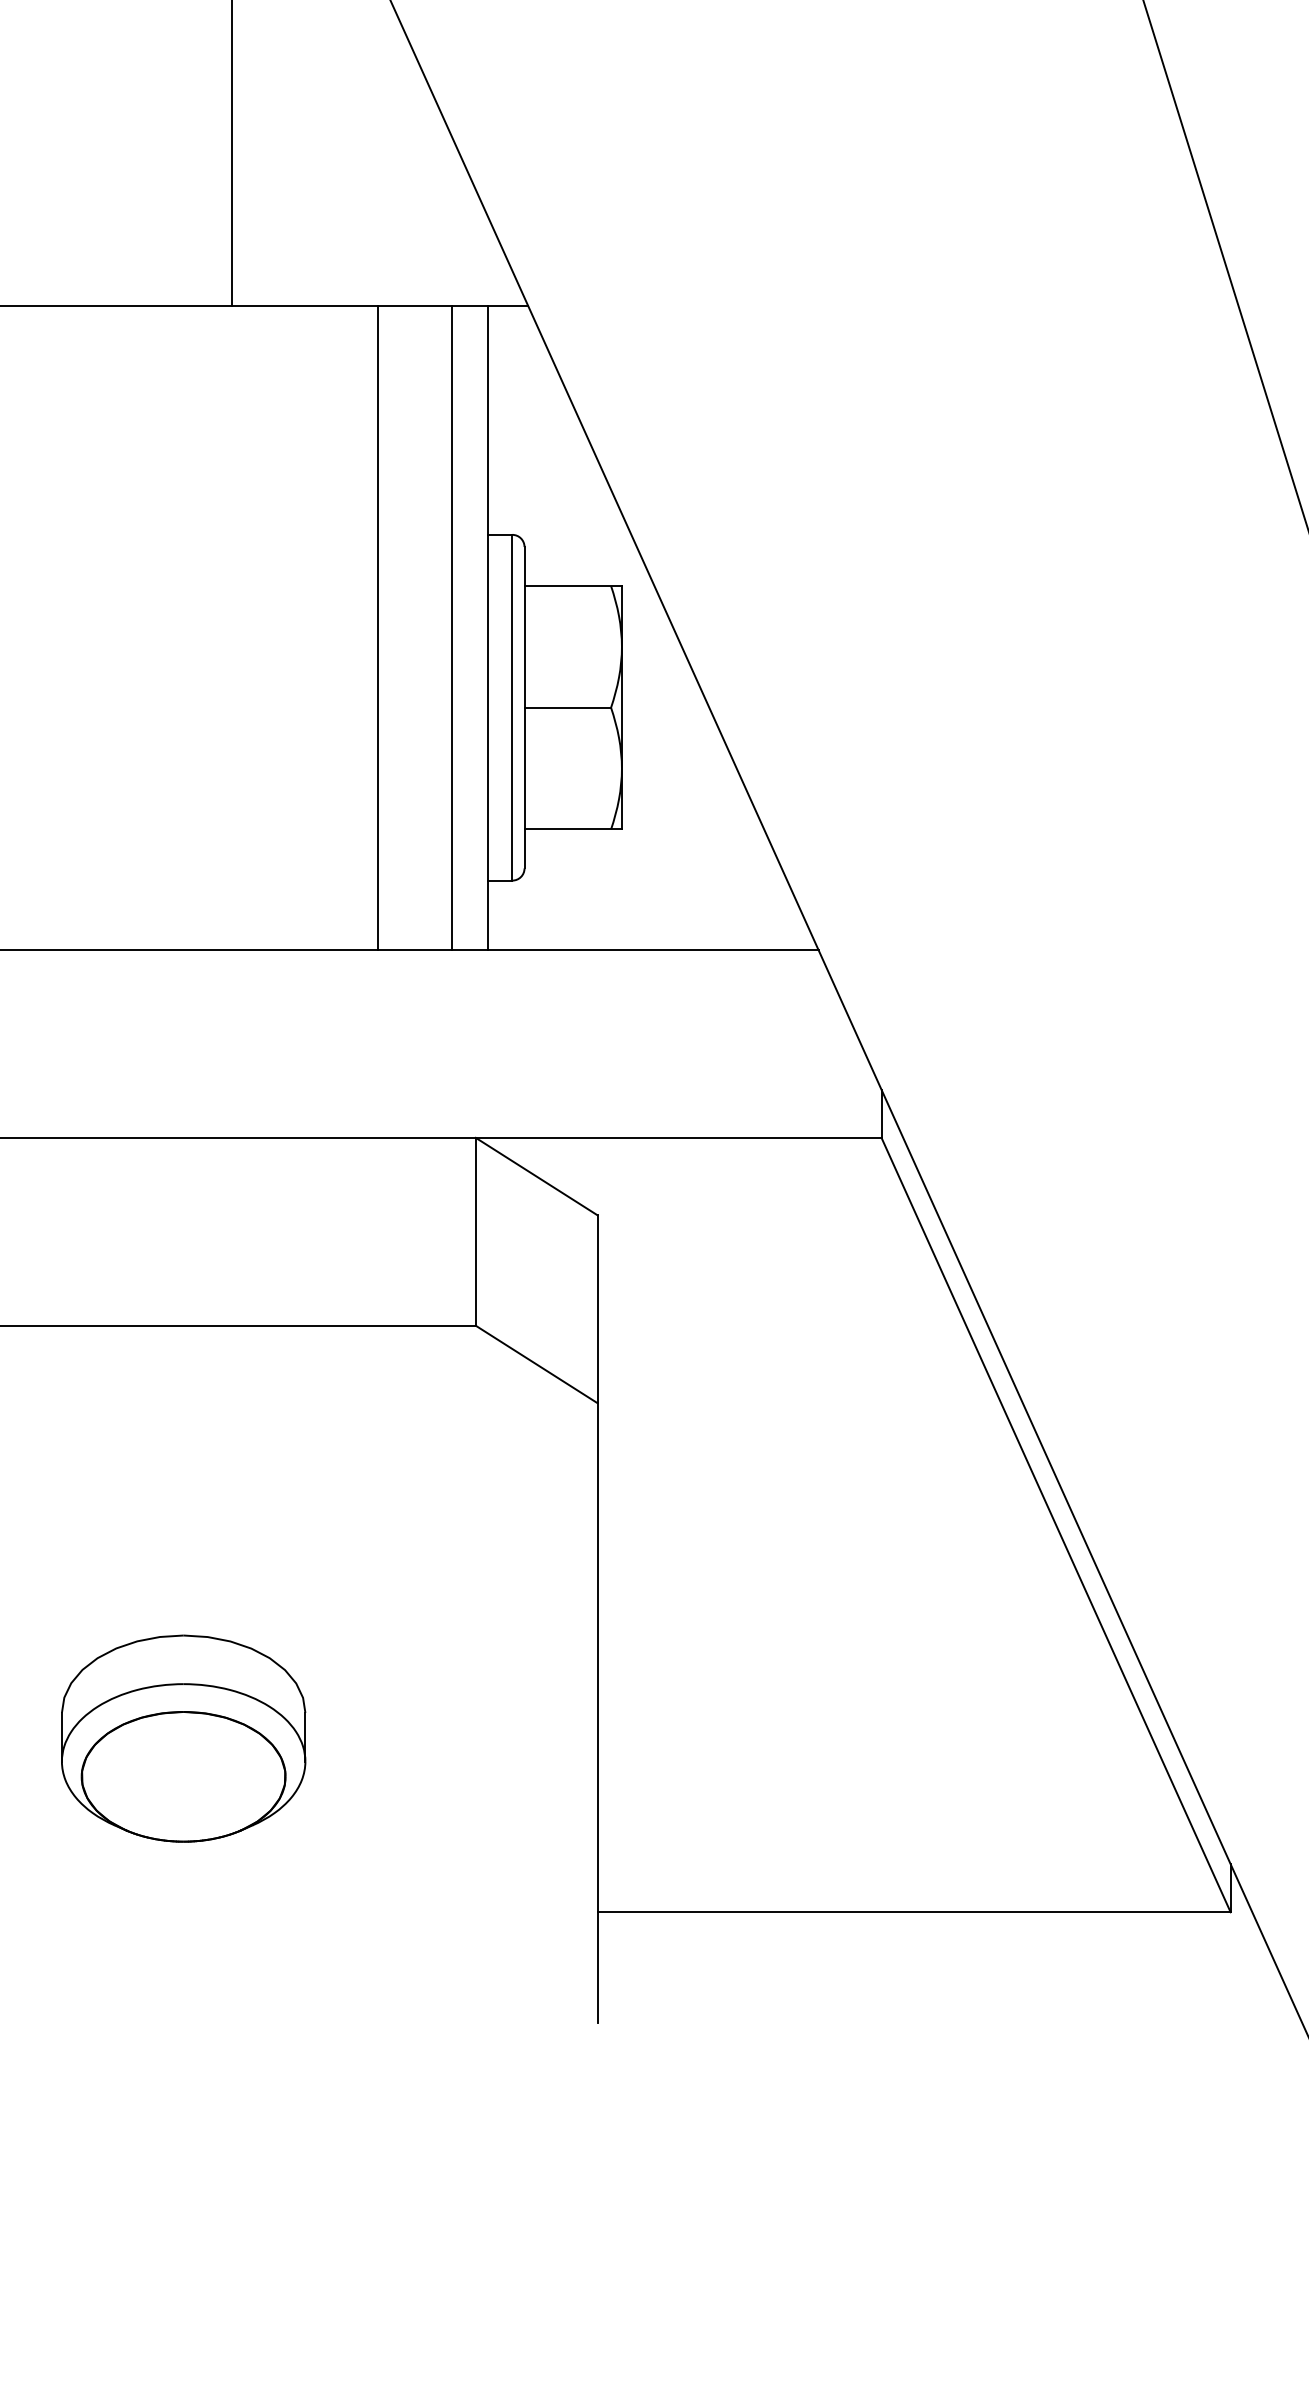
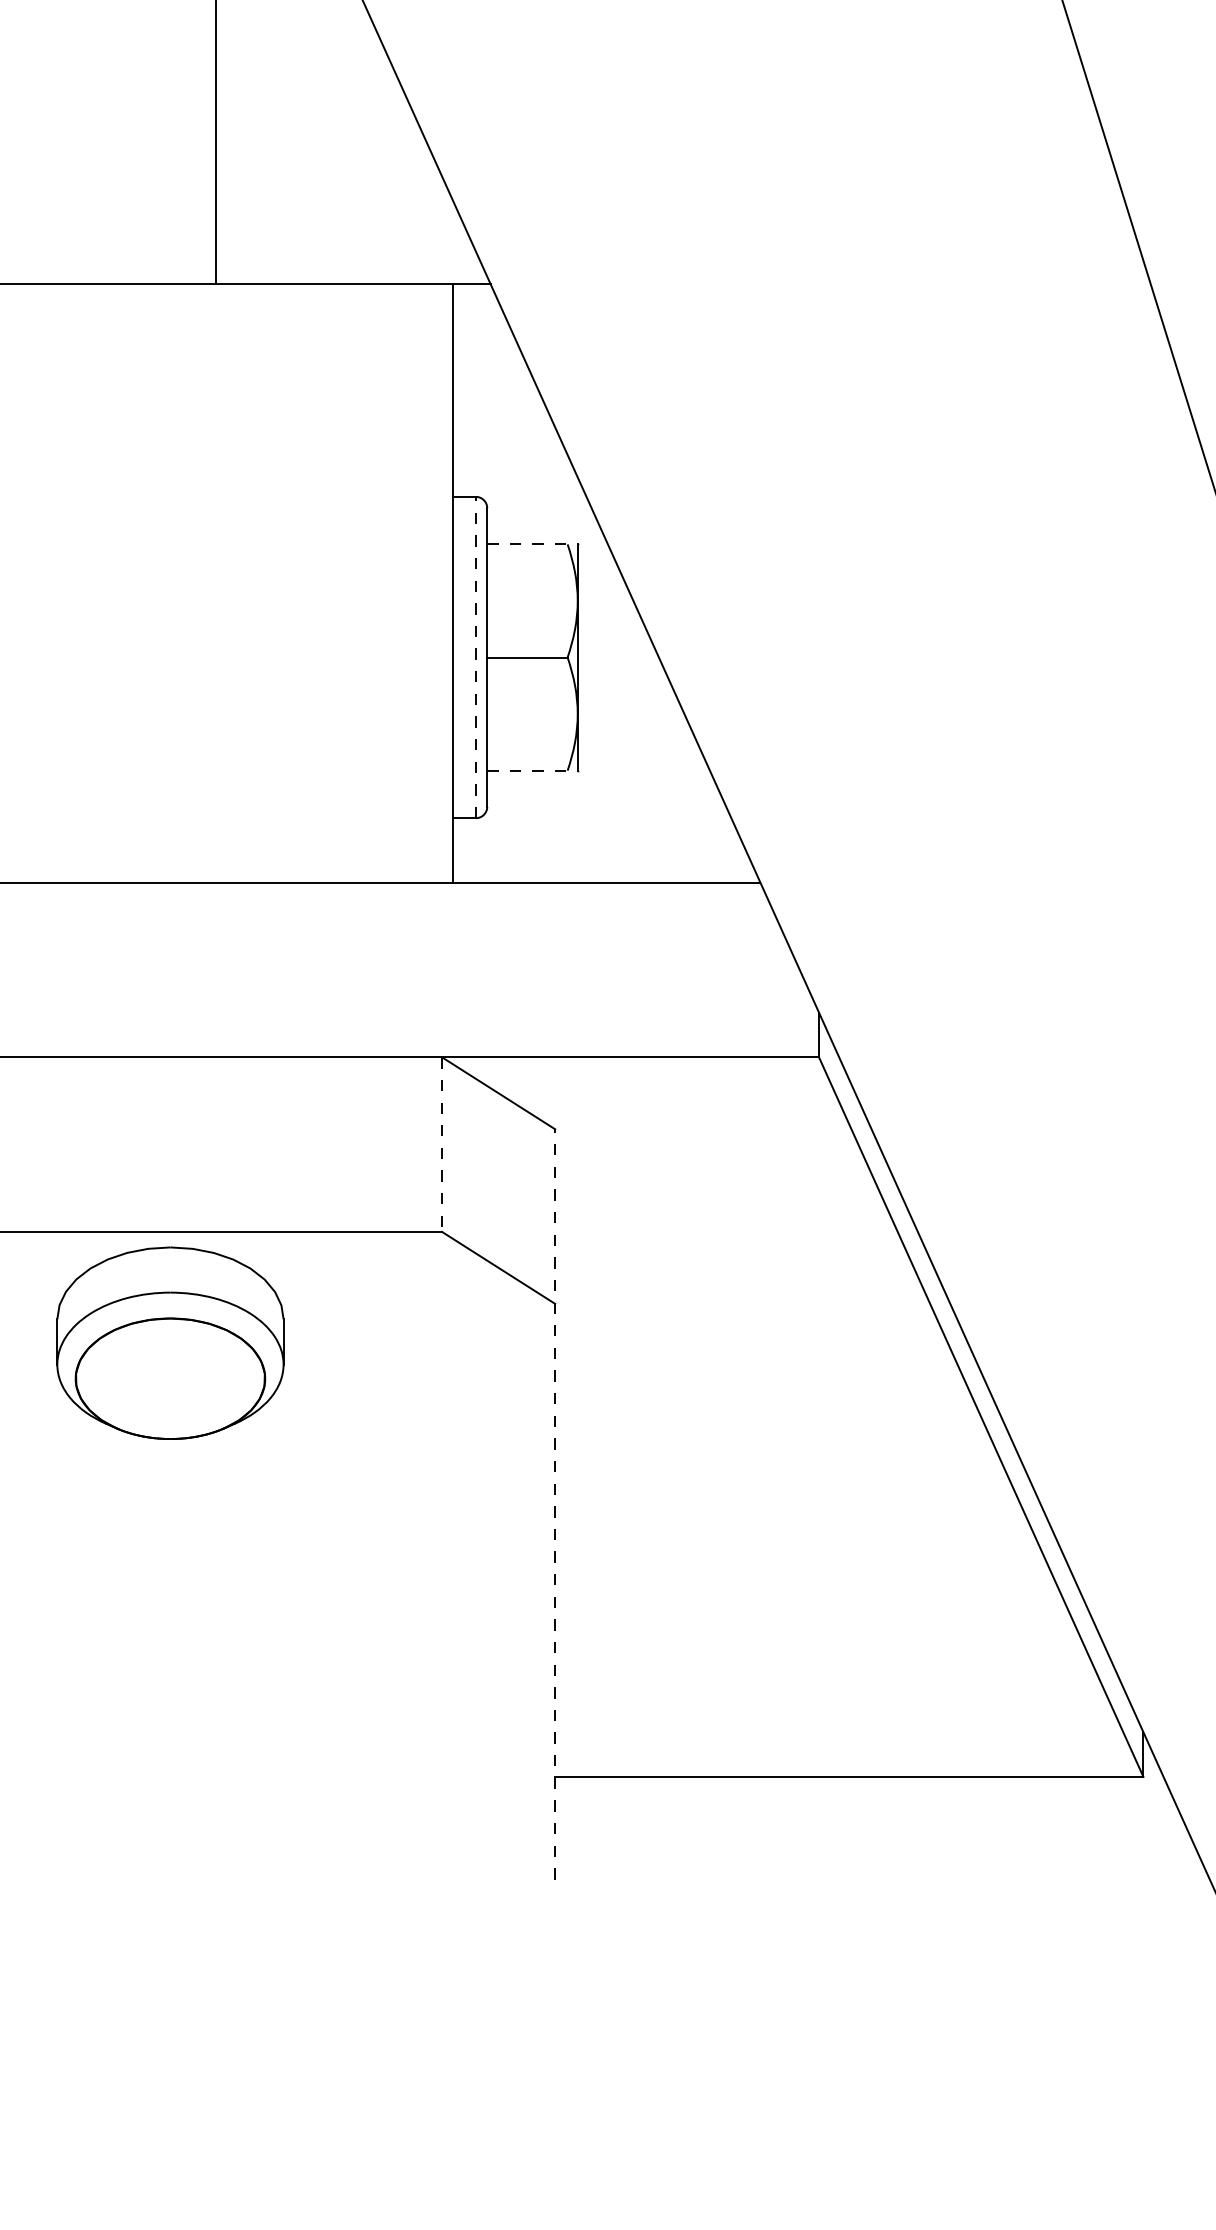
line: (573, 586) -> (532, 544), solid -> dashed
line: (378, 628) -> (351, 583), removed
line: (451, 628) -> (419, 583), removed
line: (512, 707) -> (476, 657), solid -> dashed
line: (573, 829) -> (532, 770), solid -> dashed
line: (475, 1231) -> (441, 1144), solid -> dashed
line: (597, 1619) -> (555, 1504), solid -> dashed
part: (183, 1738) -> (170, 1343), moved

